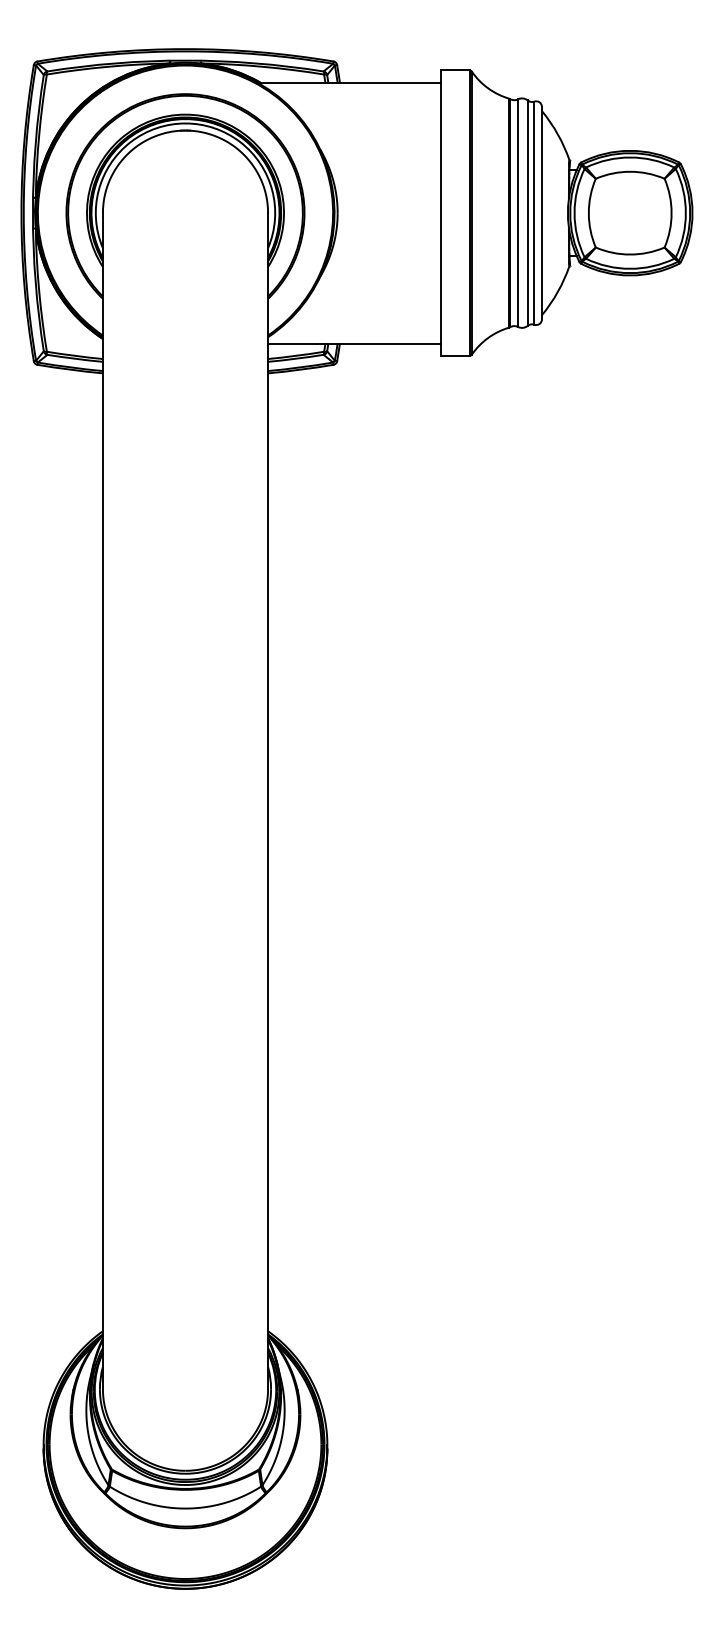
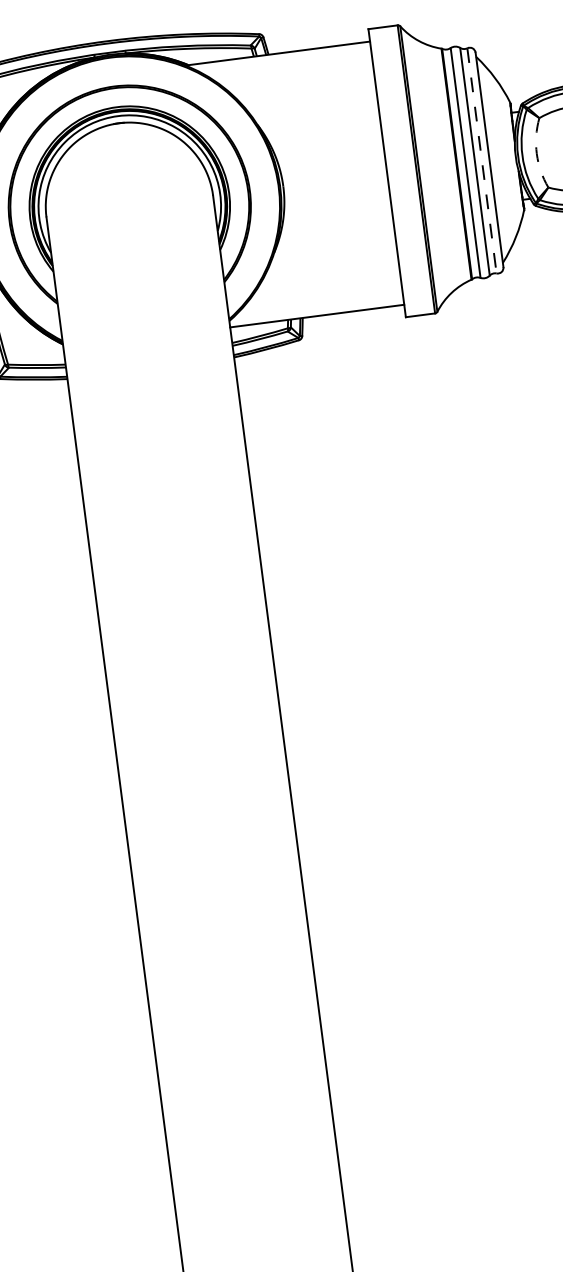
line: (534, 213) -> (482, 161), solid -> dashed
arc: (588, 213) -> (536, 154), solid -> dashed

